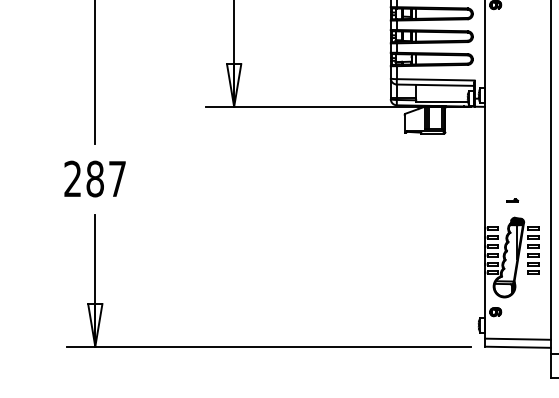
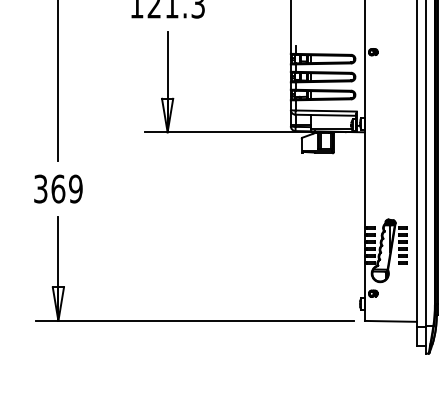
text: (95, 178) -> (58, 188), 287 -> 369
part: (512, 199) -> (386, 205), removed
line: (517, 338) -> (390, 314), removed

